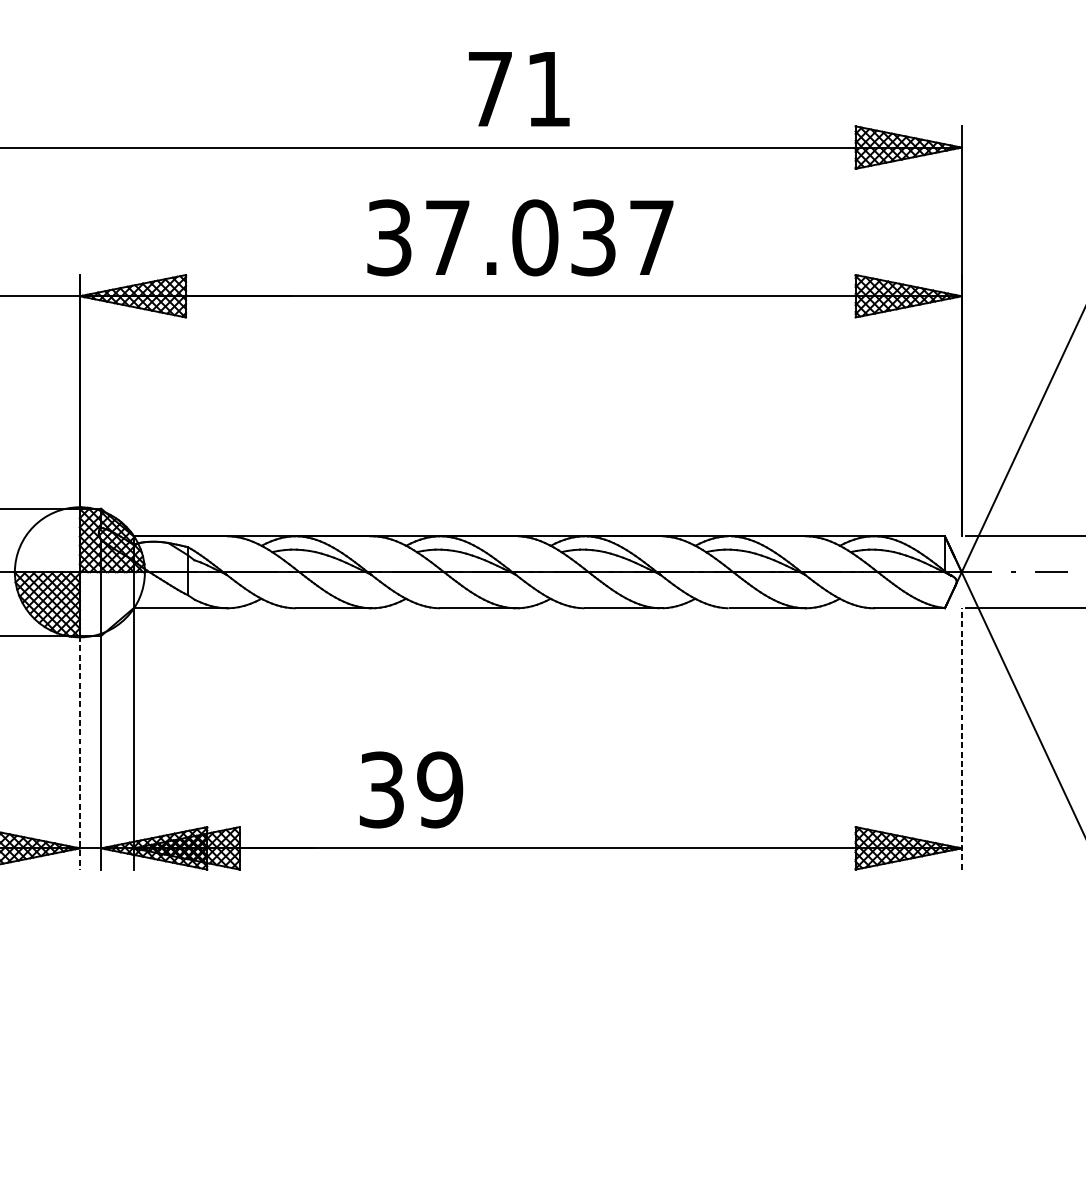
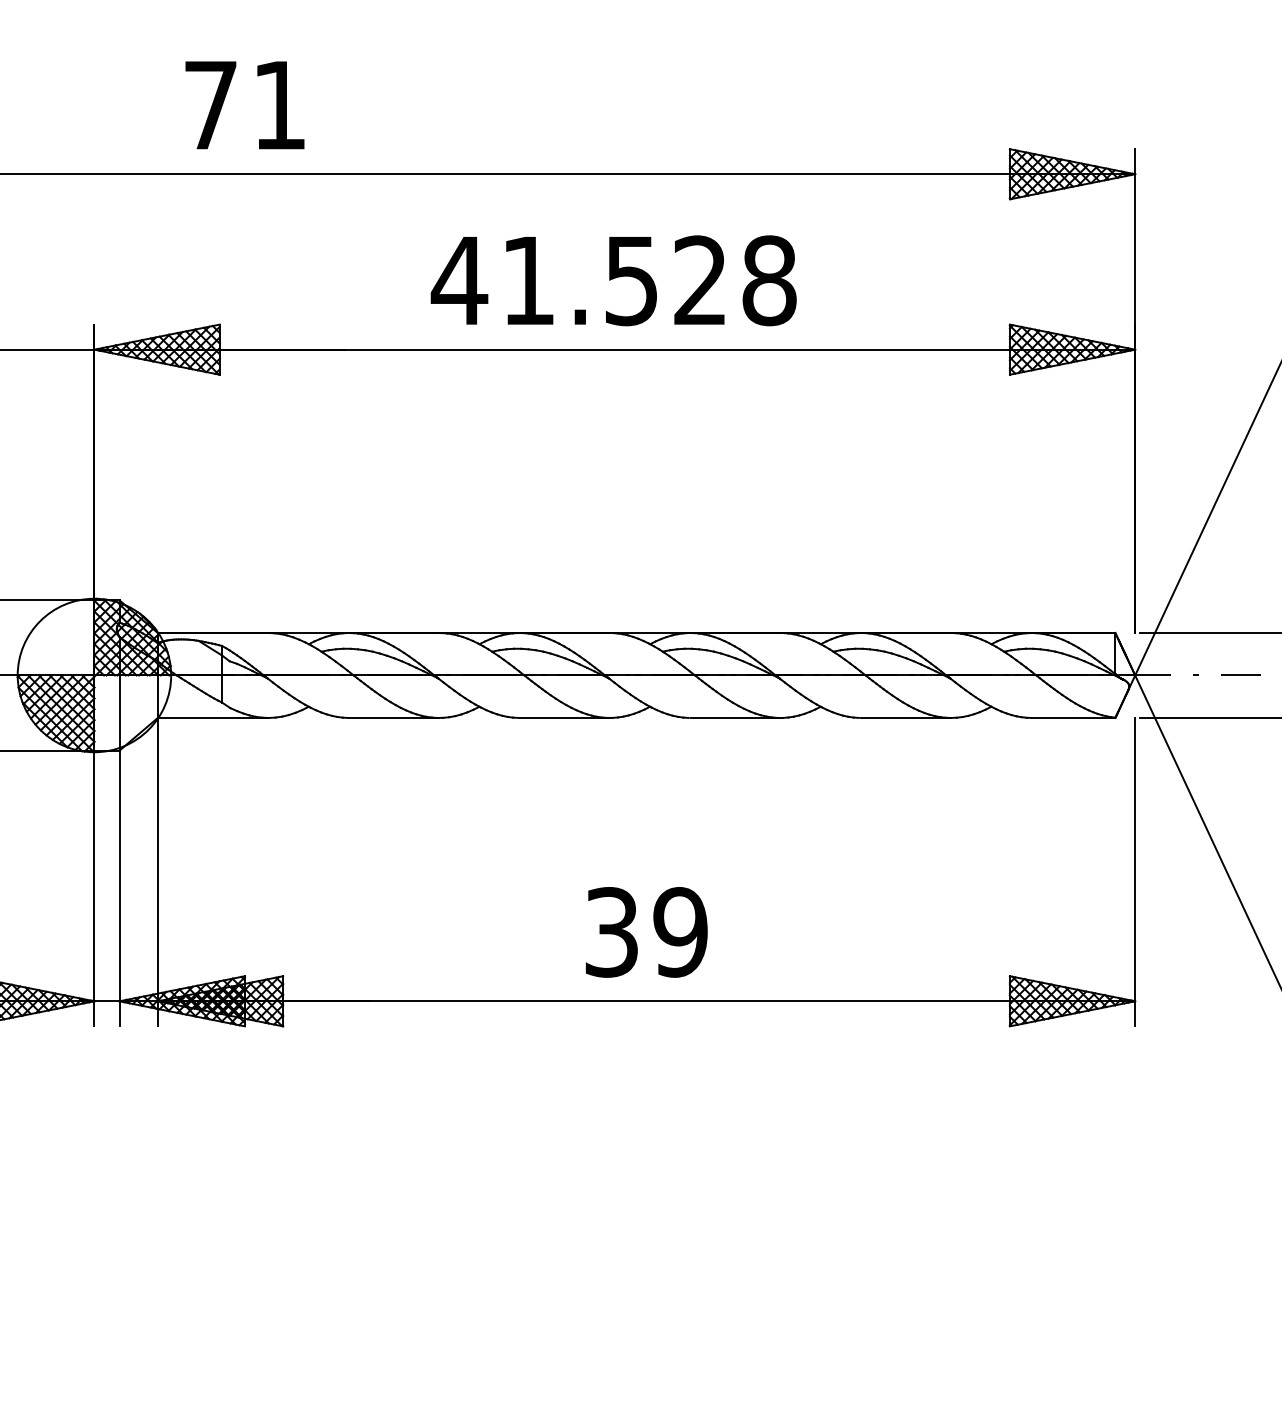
text: (518, 89) -> (244, 105), moved
text: (519, 237) -> (613, 280), 37.037 -> 41.528
line: (961, 738) -> (1135, 871), dashed -> solid
line: (79, 752) -> (94, 888), dashed -> solid
text: (411, 790) -> (646, 932), moved

